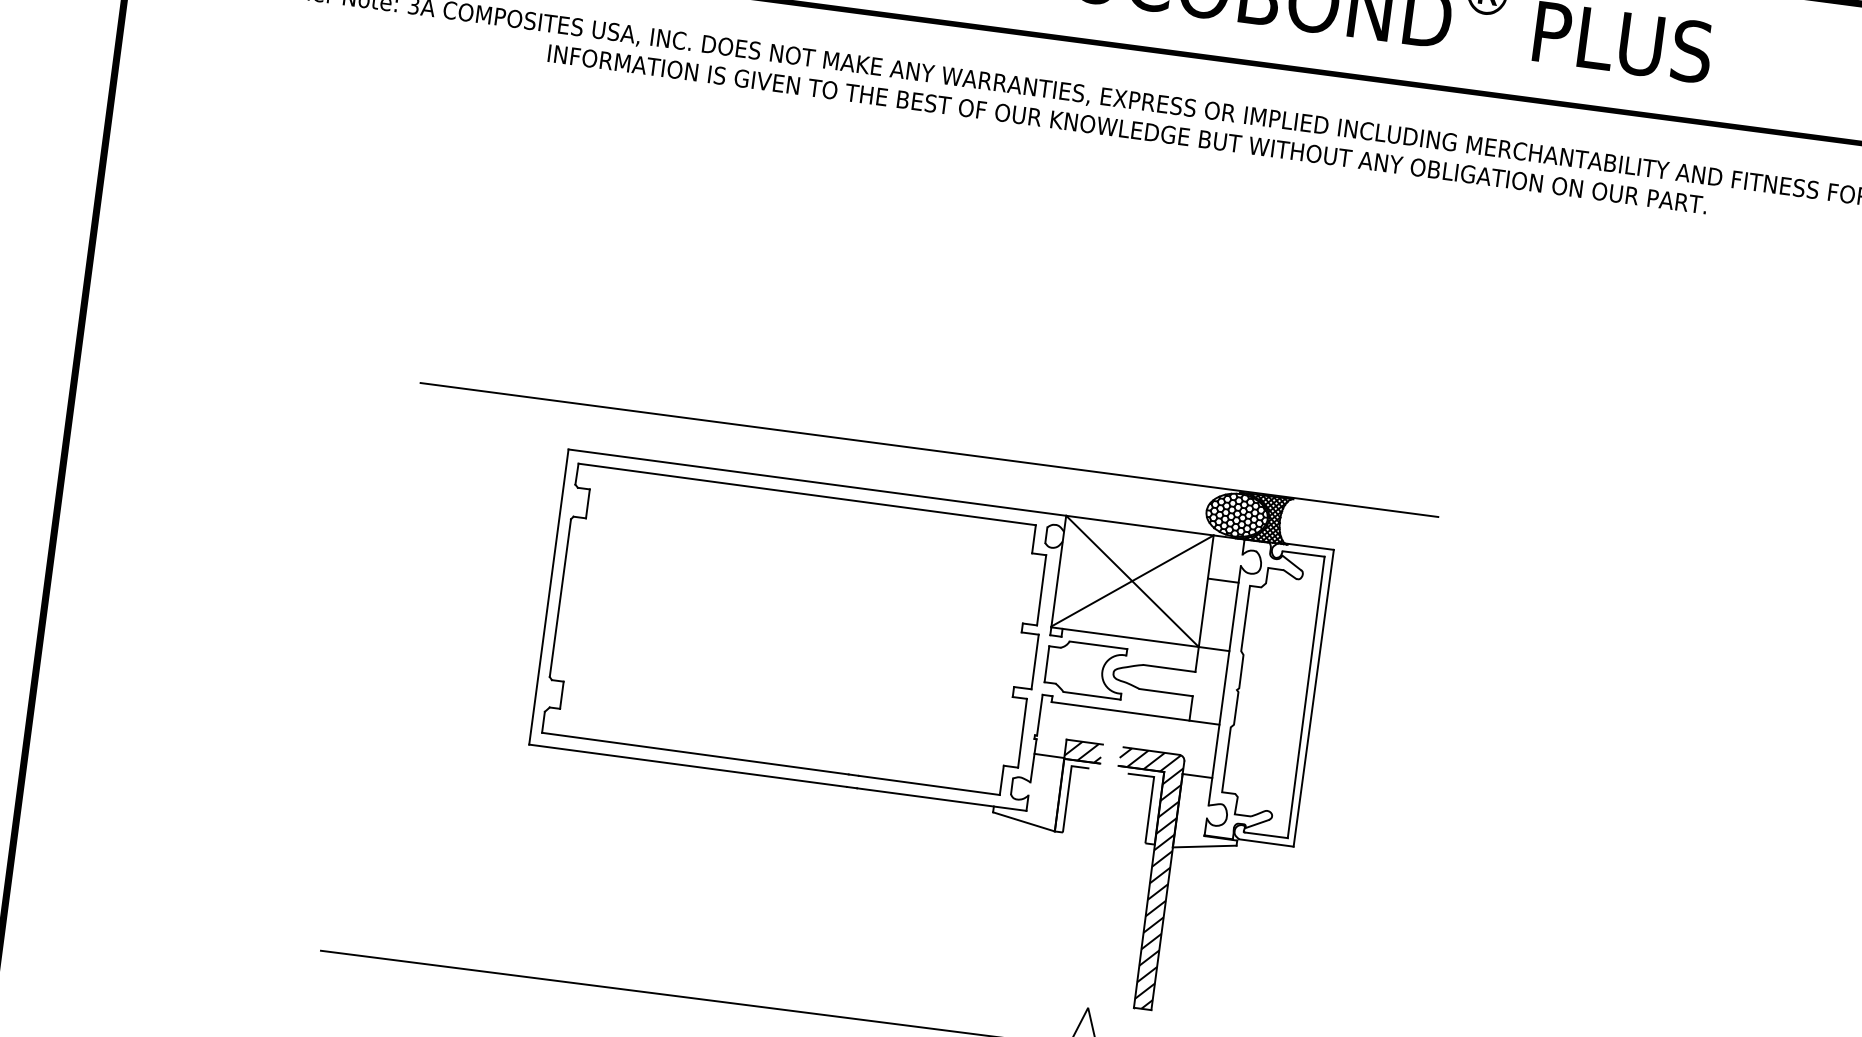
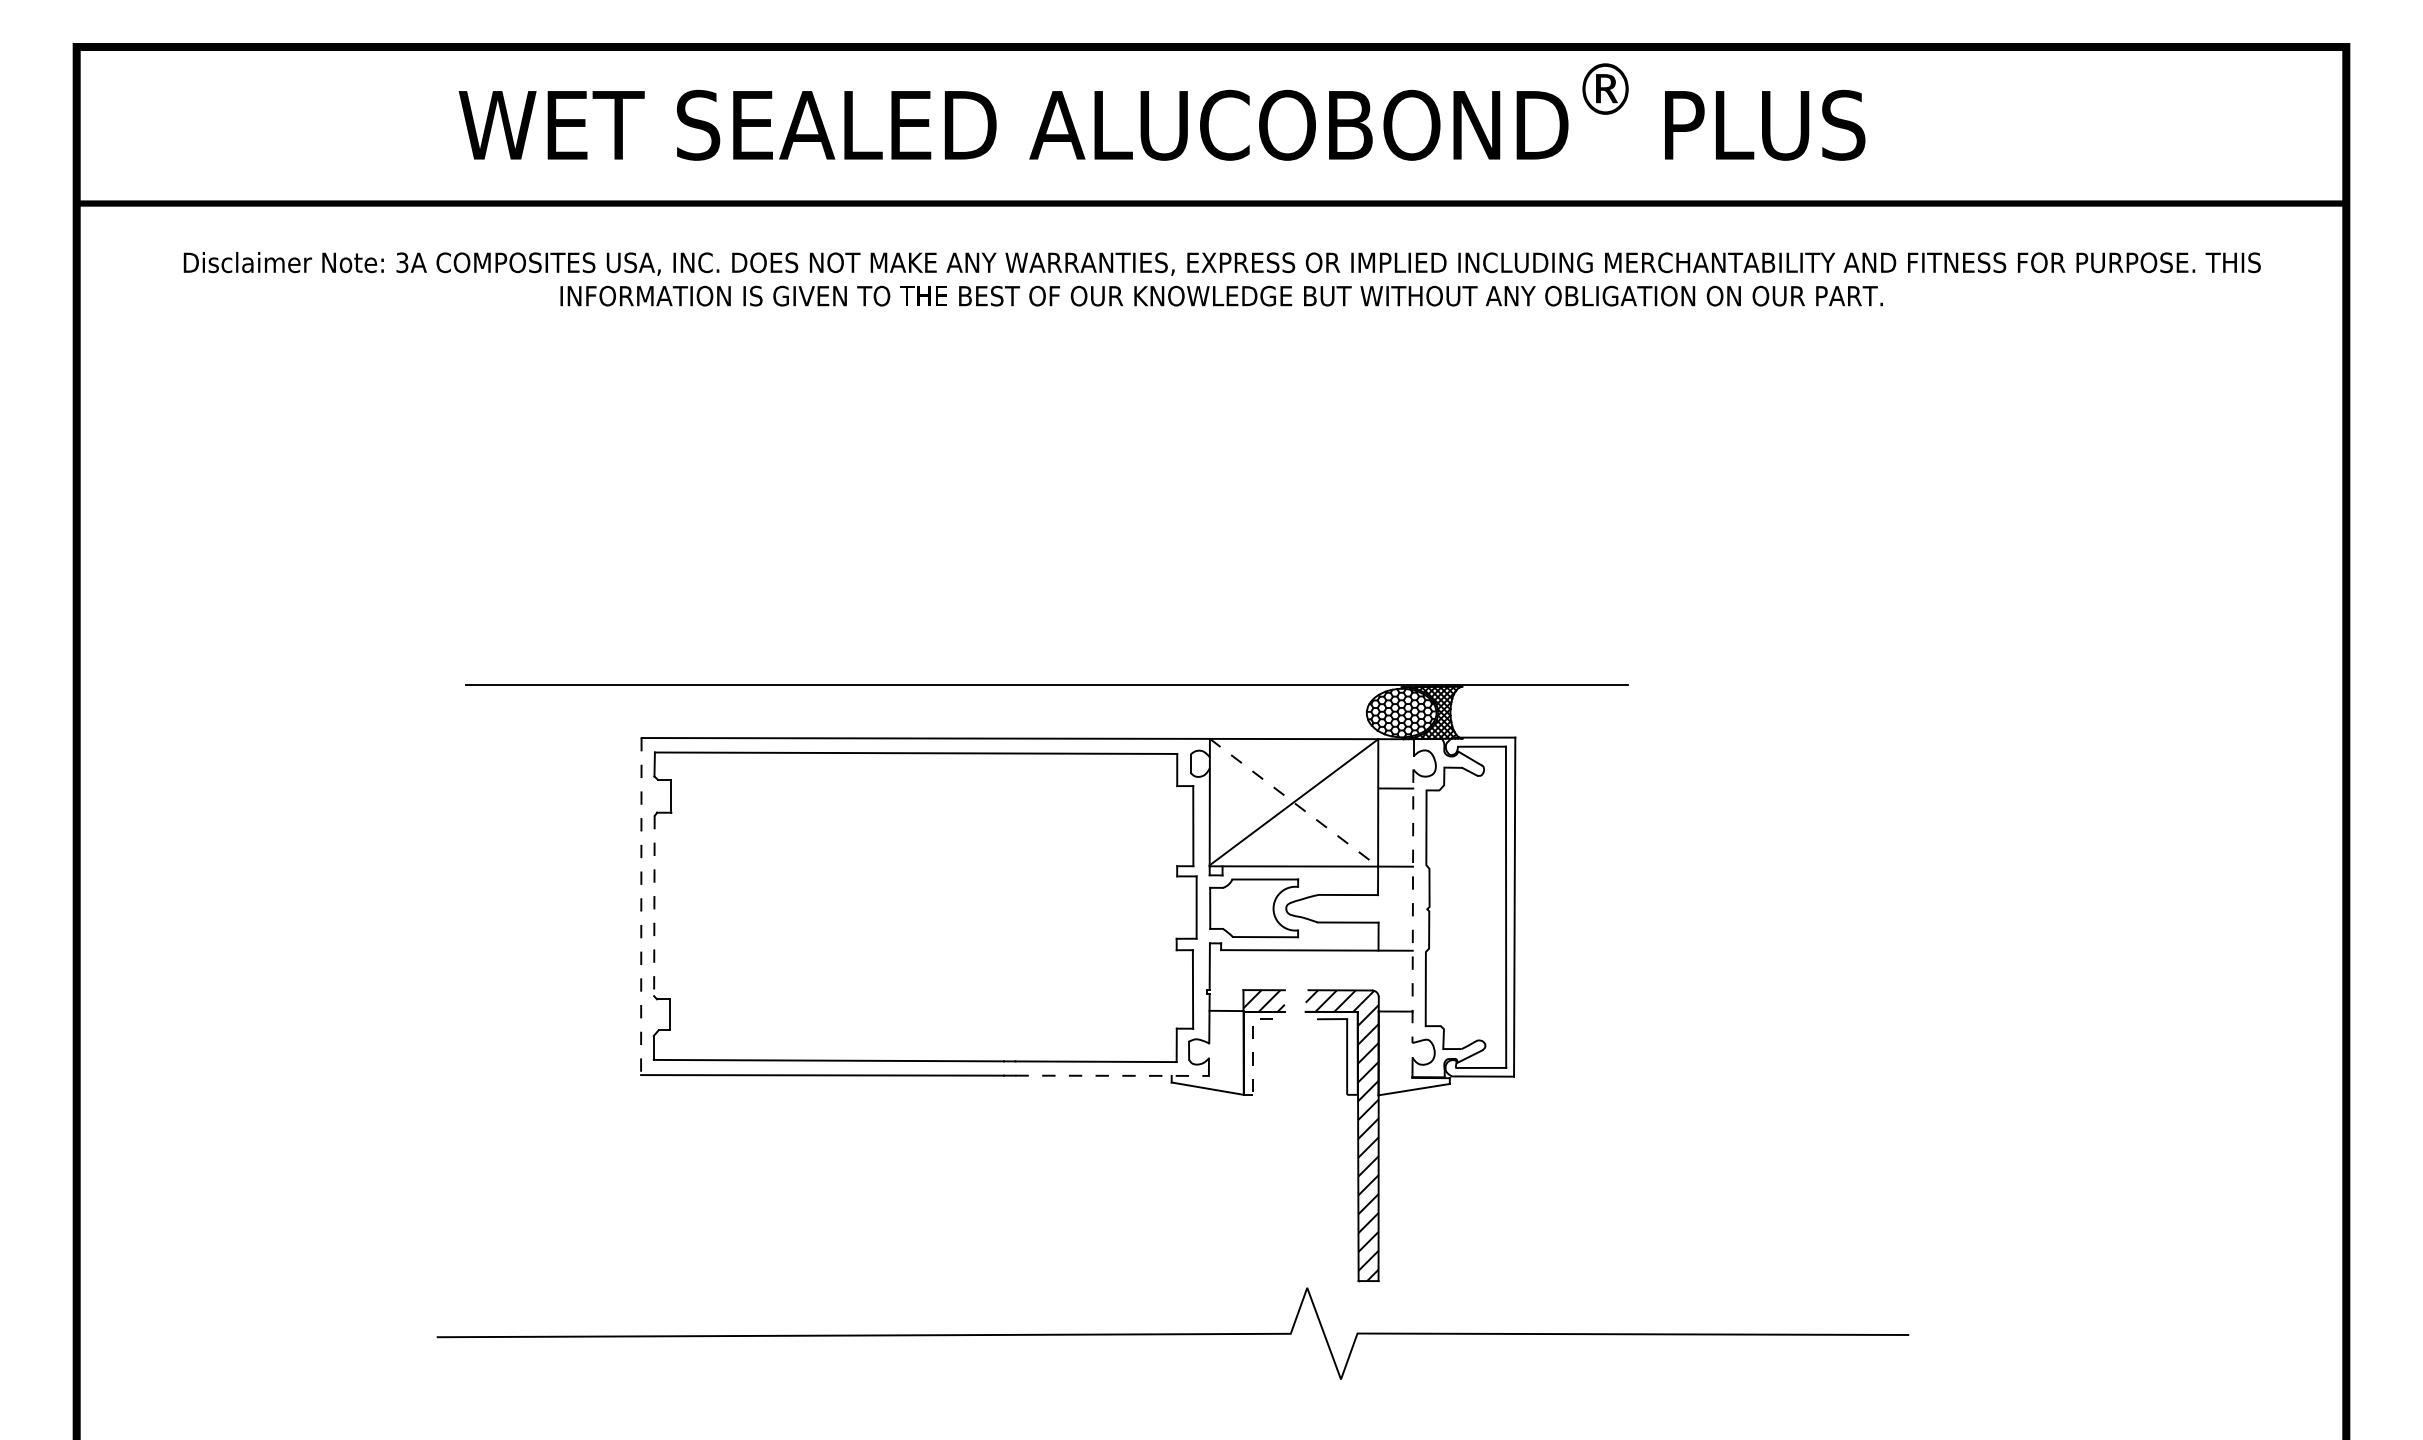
line: (1132, 581) -> (1294, 802), solid -> dashed
line: (549, 597) -> (641, 906), solid -> dashed
line: (560, 598) -> (654, 906), solid -> dashed
line: (1224, 685) -> (1412, 906), solid -> dashed
line: (1069, 789) -> (1253, 1045), solid -> dashed
line: (942, 799) -> (1112, 1075), solid -> dashed

